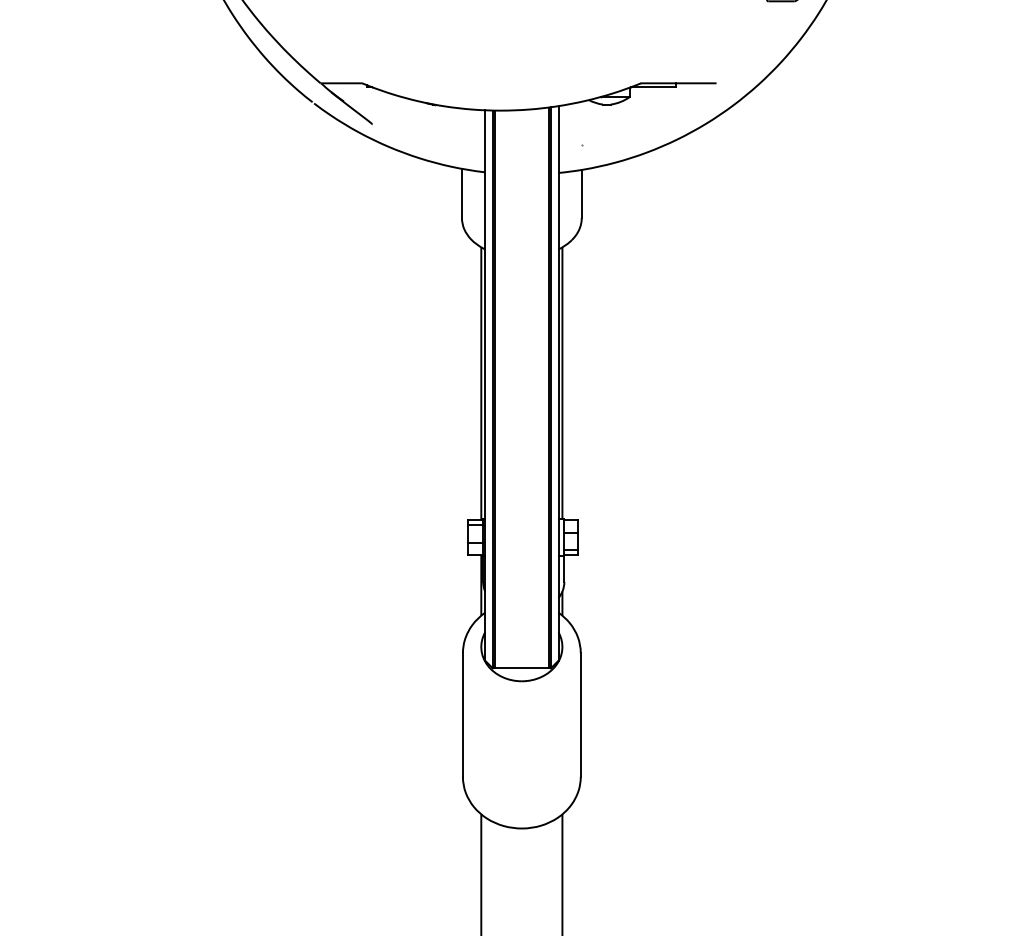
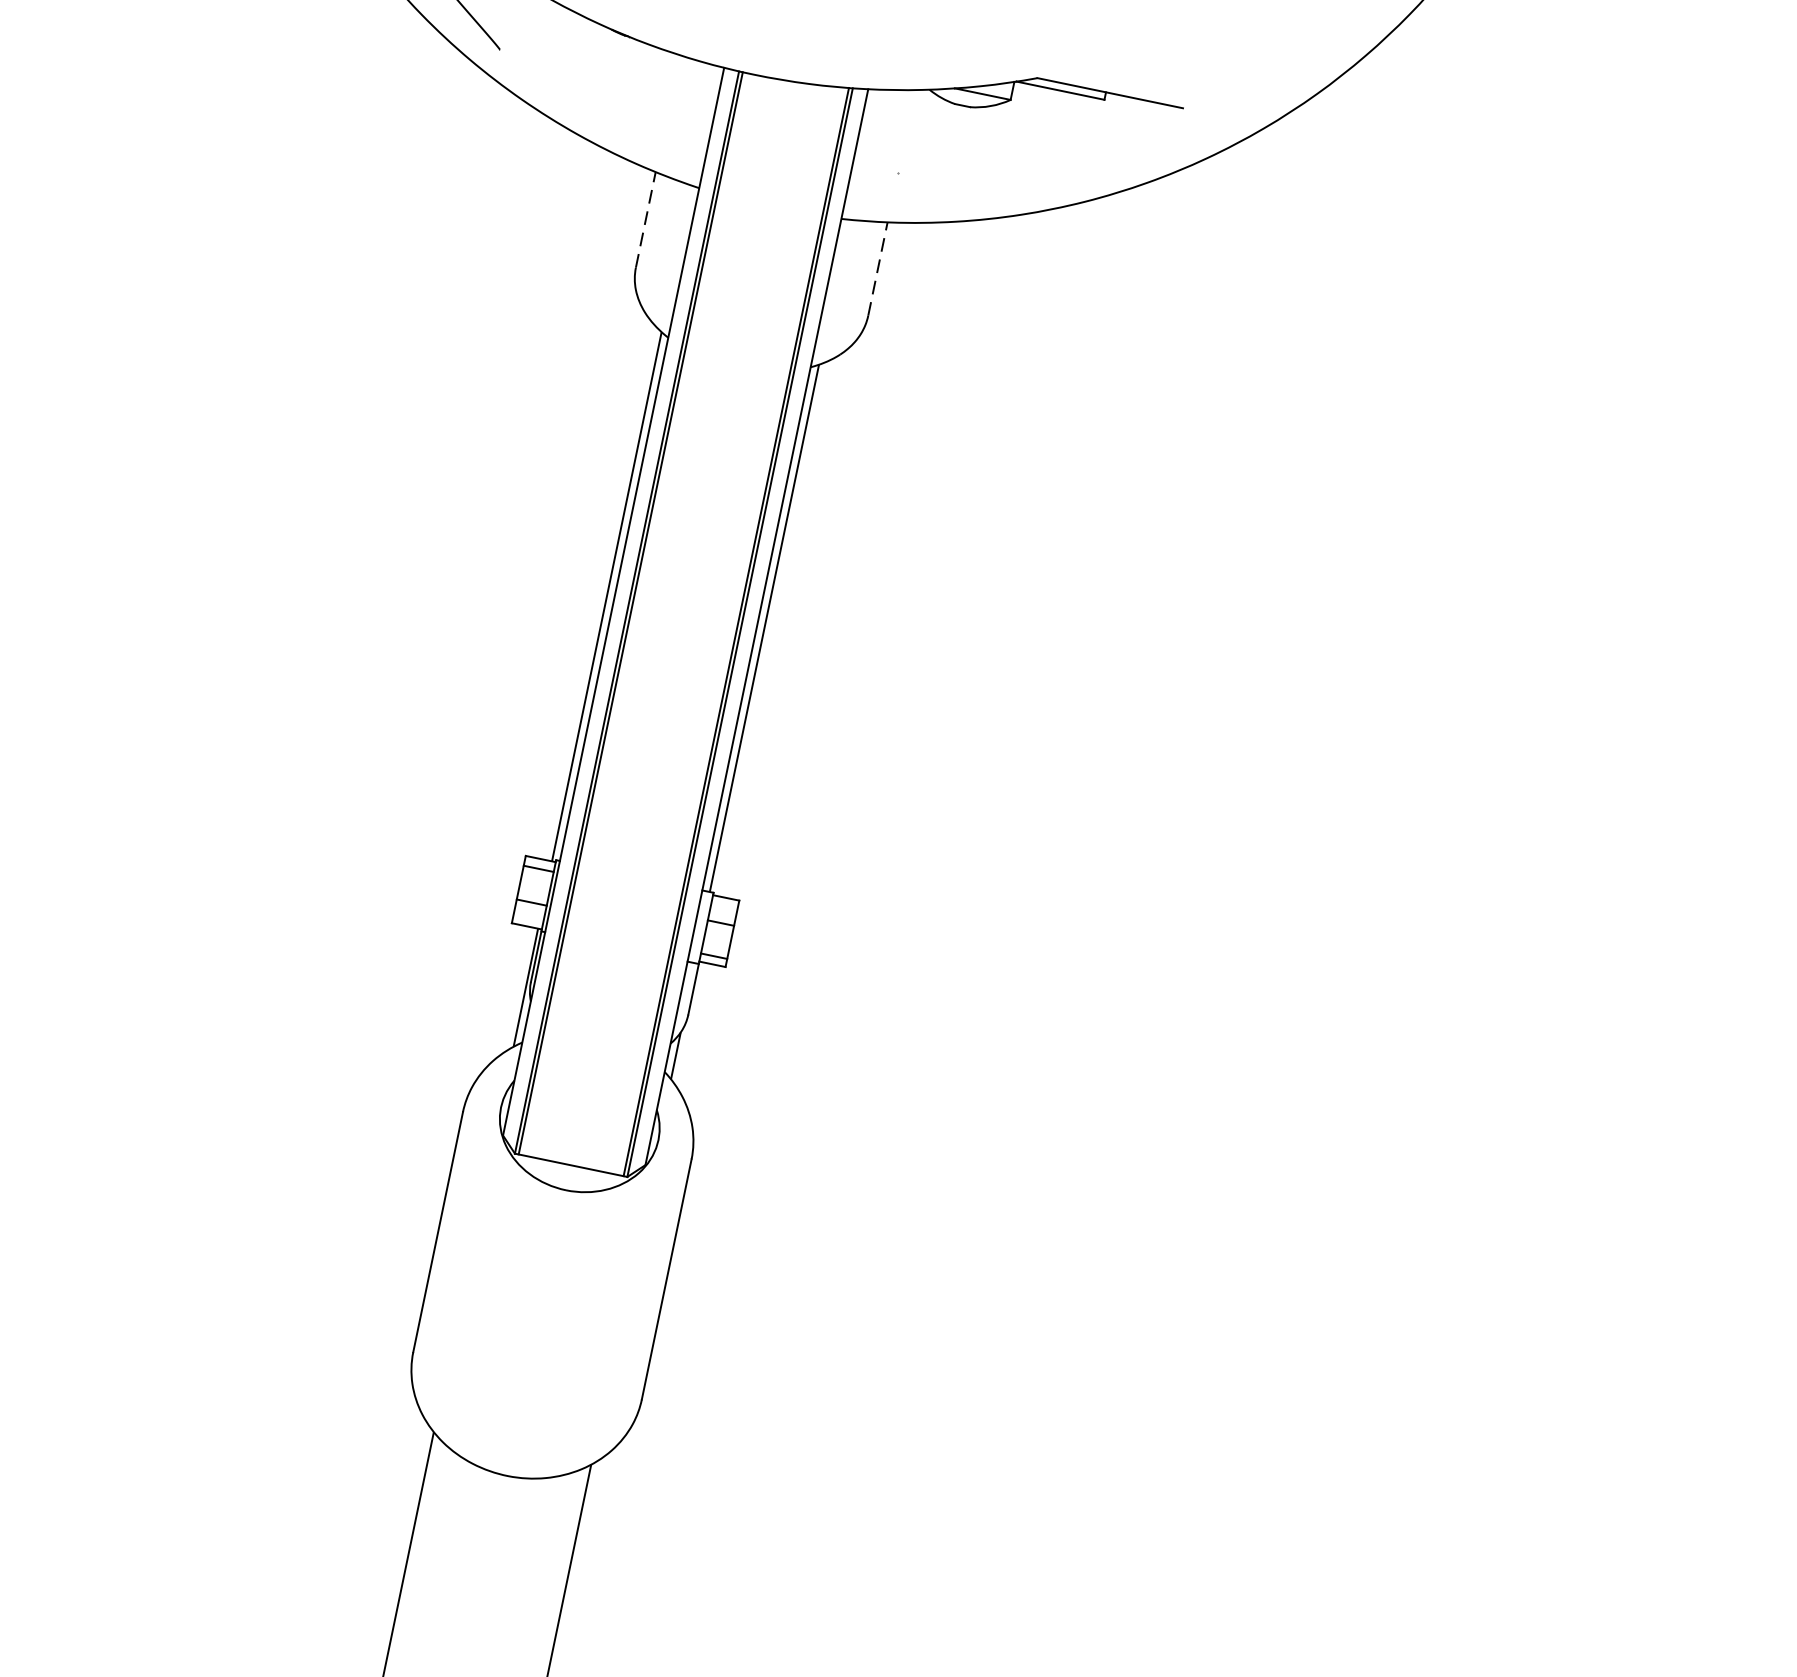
line: (461, 193) -> (644, 219), solid -> dashed
line: (581, 193) -> (877, 267), solid -> dashed

